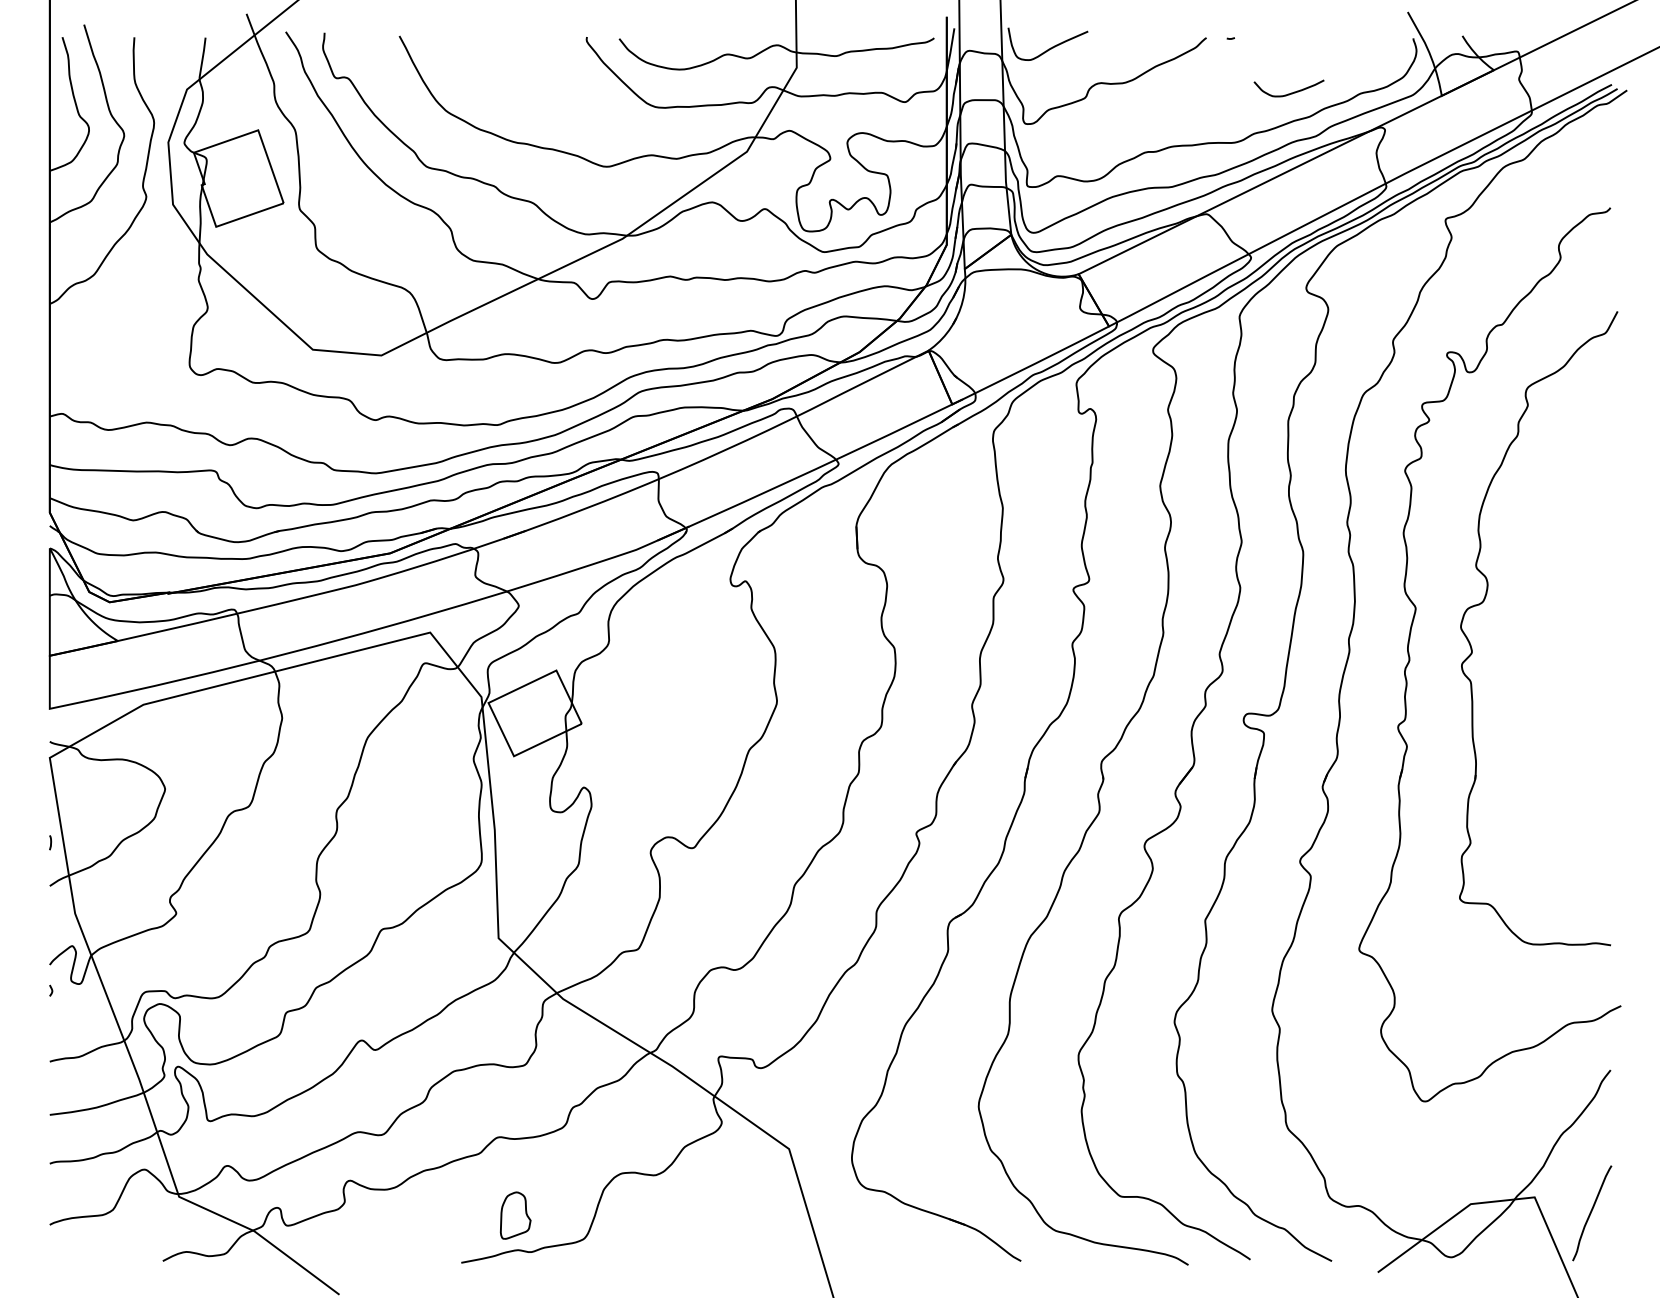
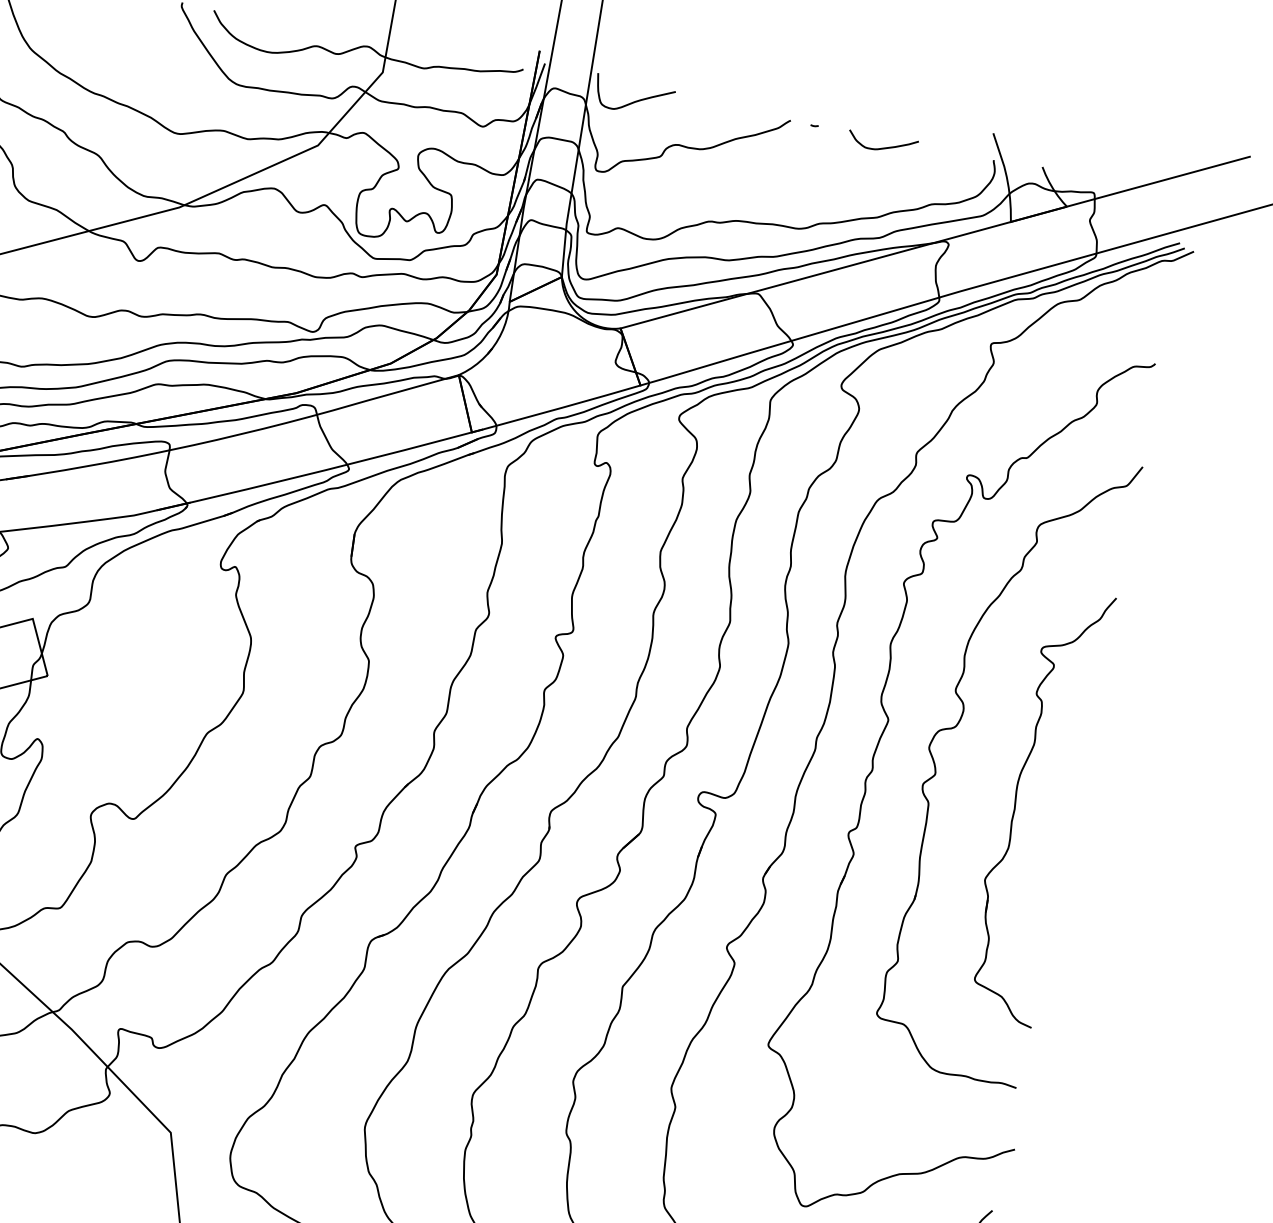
curve: (1291, 92) -> (884, 147), moved
part: (1557, 667) -> (1016, 805), added

